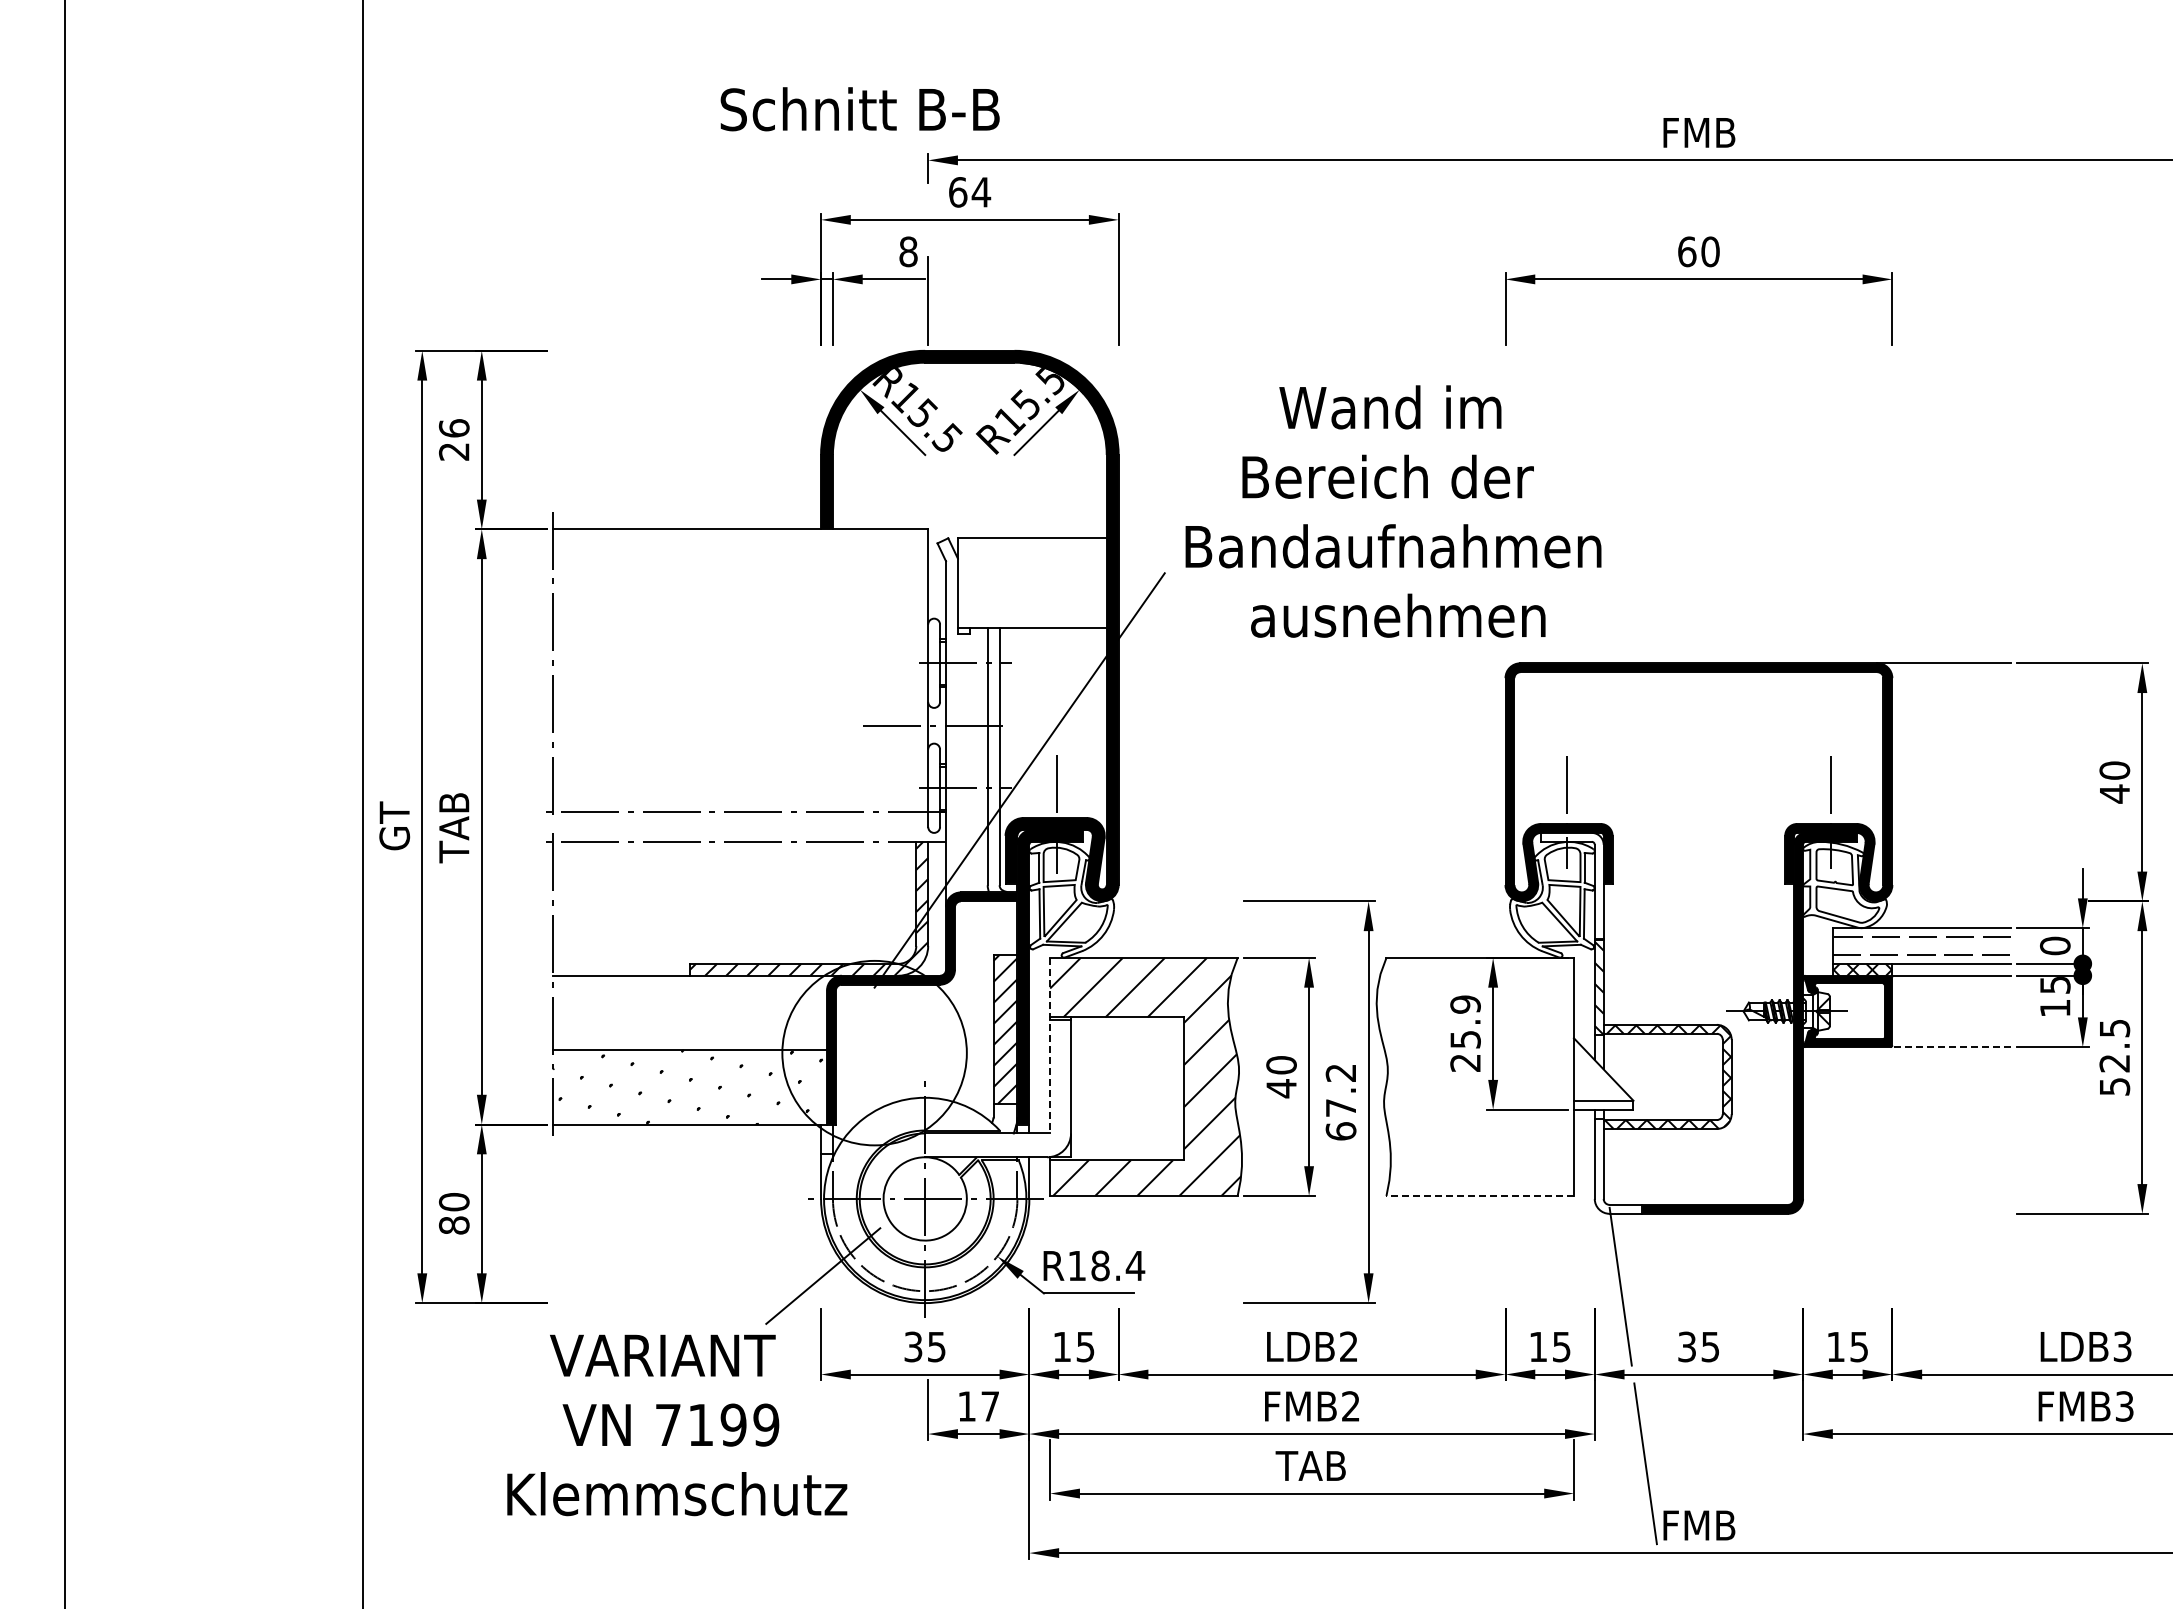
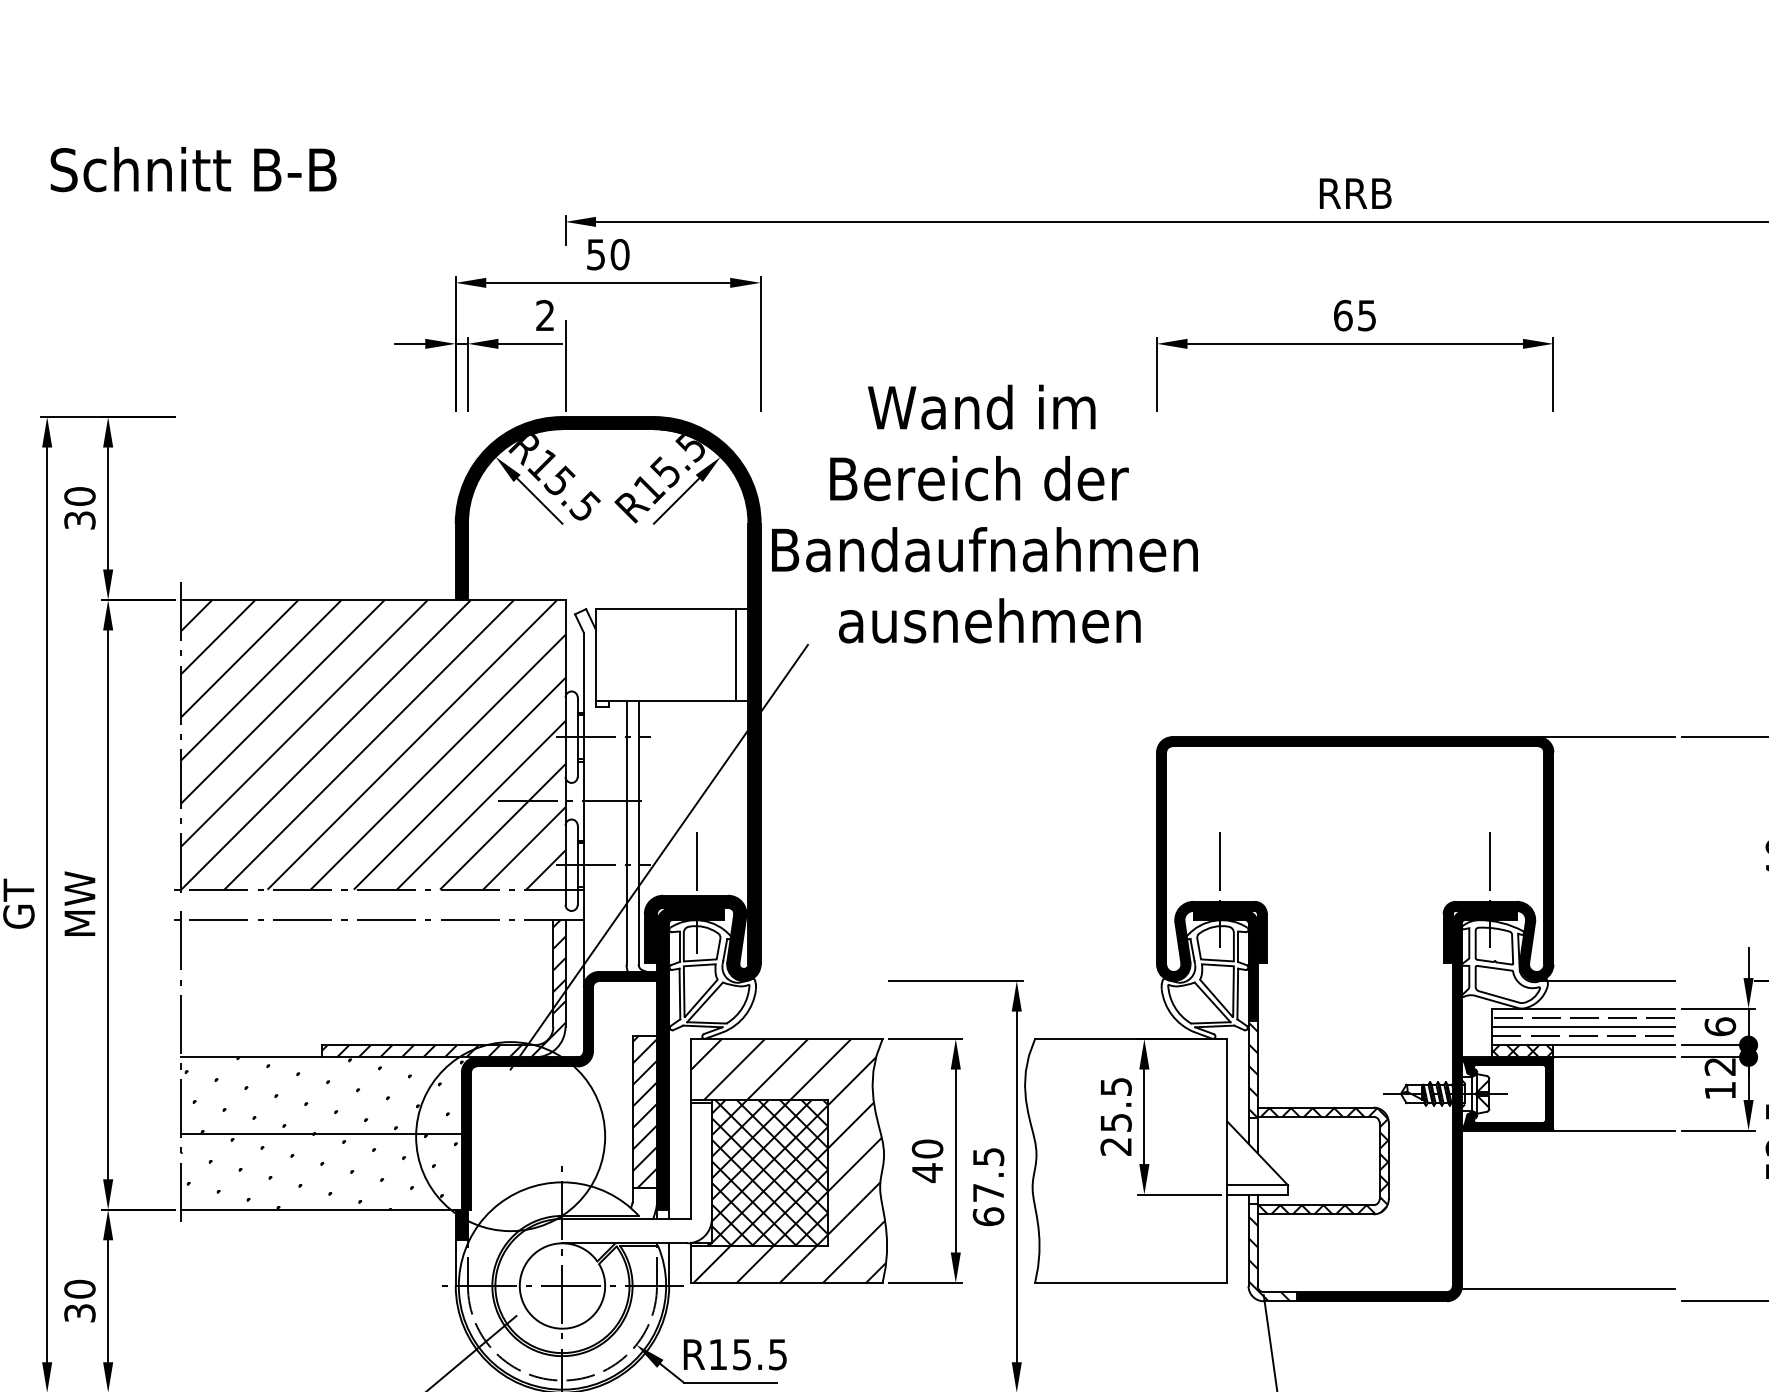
text: (859, 109) -> (192, 169), moved
text: (1699, 132) -> (1355, 193), FMB -> RRB
text: (970, 192) -> (608, 254), 64 -> 50
text: (908, 251) -> (545, 315), 8 -> 2
text: (1710, 251) -> (1367, 315), 60 -> 65
text: (453, 439) -> (79, 507), 26 -> 30
text: (1393, 511) -> (984, 514), moved
line: (1094, 582) -> (735, 654), added
hatch: (740, 670) -> (373, 744), added
text: (454, 828) -> (80, 906), TAB -> MW
fill: (1572, 885) -> (1225, 964), added
line: (1944, 901) -> (1606, 981), added
text: (2055, 945) -> (1720, 1026), 0 -> 6
line: (1921, 946) -> (1583, 1027), added
text: (2055, 985) -> (1720, 1067), 15 -> 12
text: (1465, 1004) -> (1116, 1086), 25.9 -> 25.5
hatch: (692, 1012) -> (324, 1094), added
line: (1050, 1045) -> (690, 1128), dashed -> solid
line: (1950, 1047) -> (1612, 1130), dashed -> solid
text: (1340, 1072) -> (987, 1156), 67.2 -> 67.5
hatch: (1125, 1088) -> (767, 1172), added
fill: (826, 1139) -> (461, 1225), added
hatch: (1614, 1165) -> (1268, 1251), added
line: (1480, 1195) -> (1131, 1282), dashed -> solid
line: (1906, 1201) -> (1567, 1288), added
text: (454, 1225) -> (80, 1313), 80 -> 30
text: (1118, 1265) -> (760, 1354), R18.4 -> R15.5

